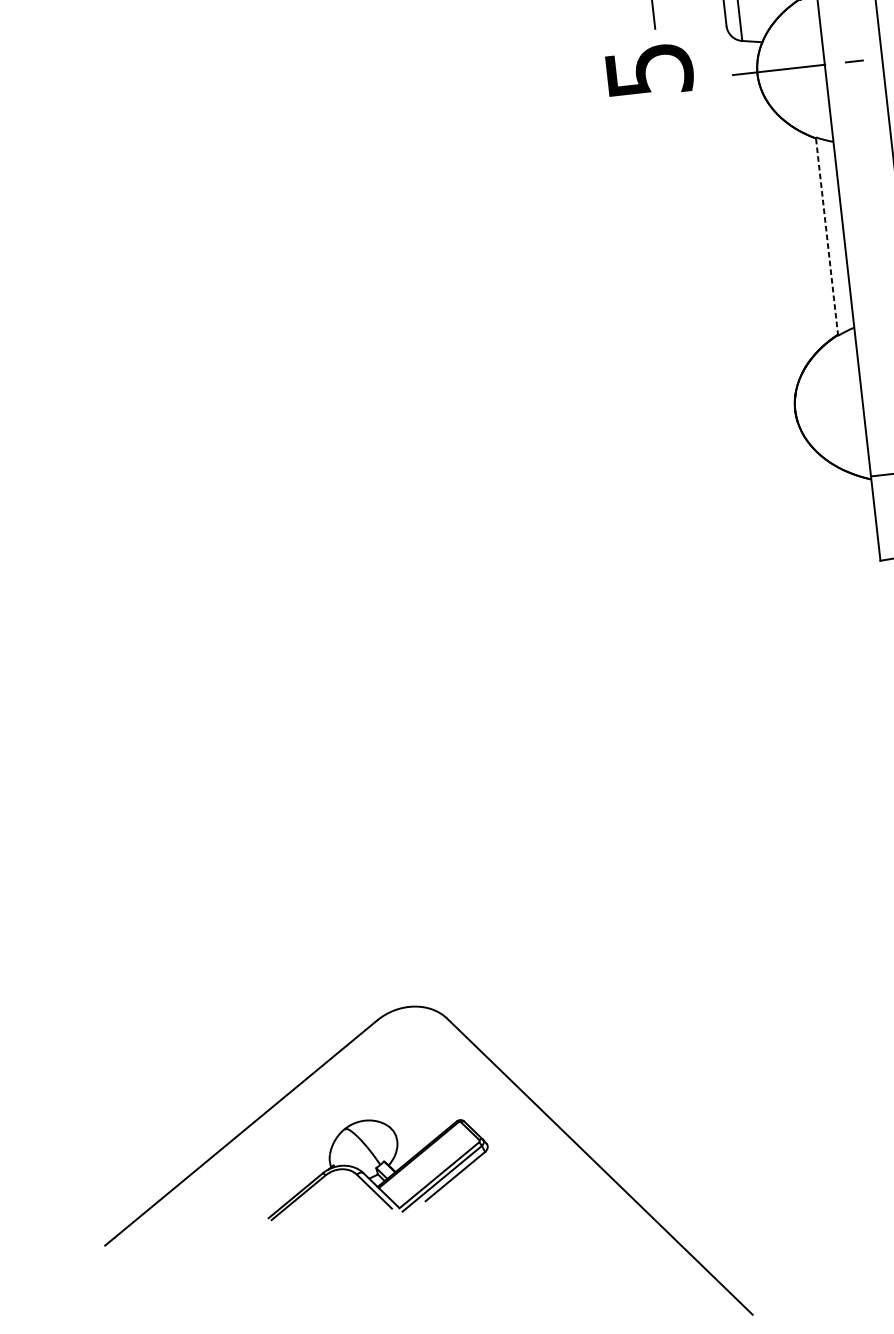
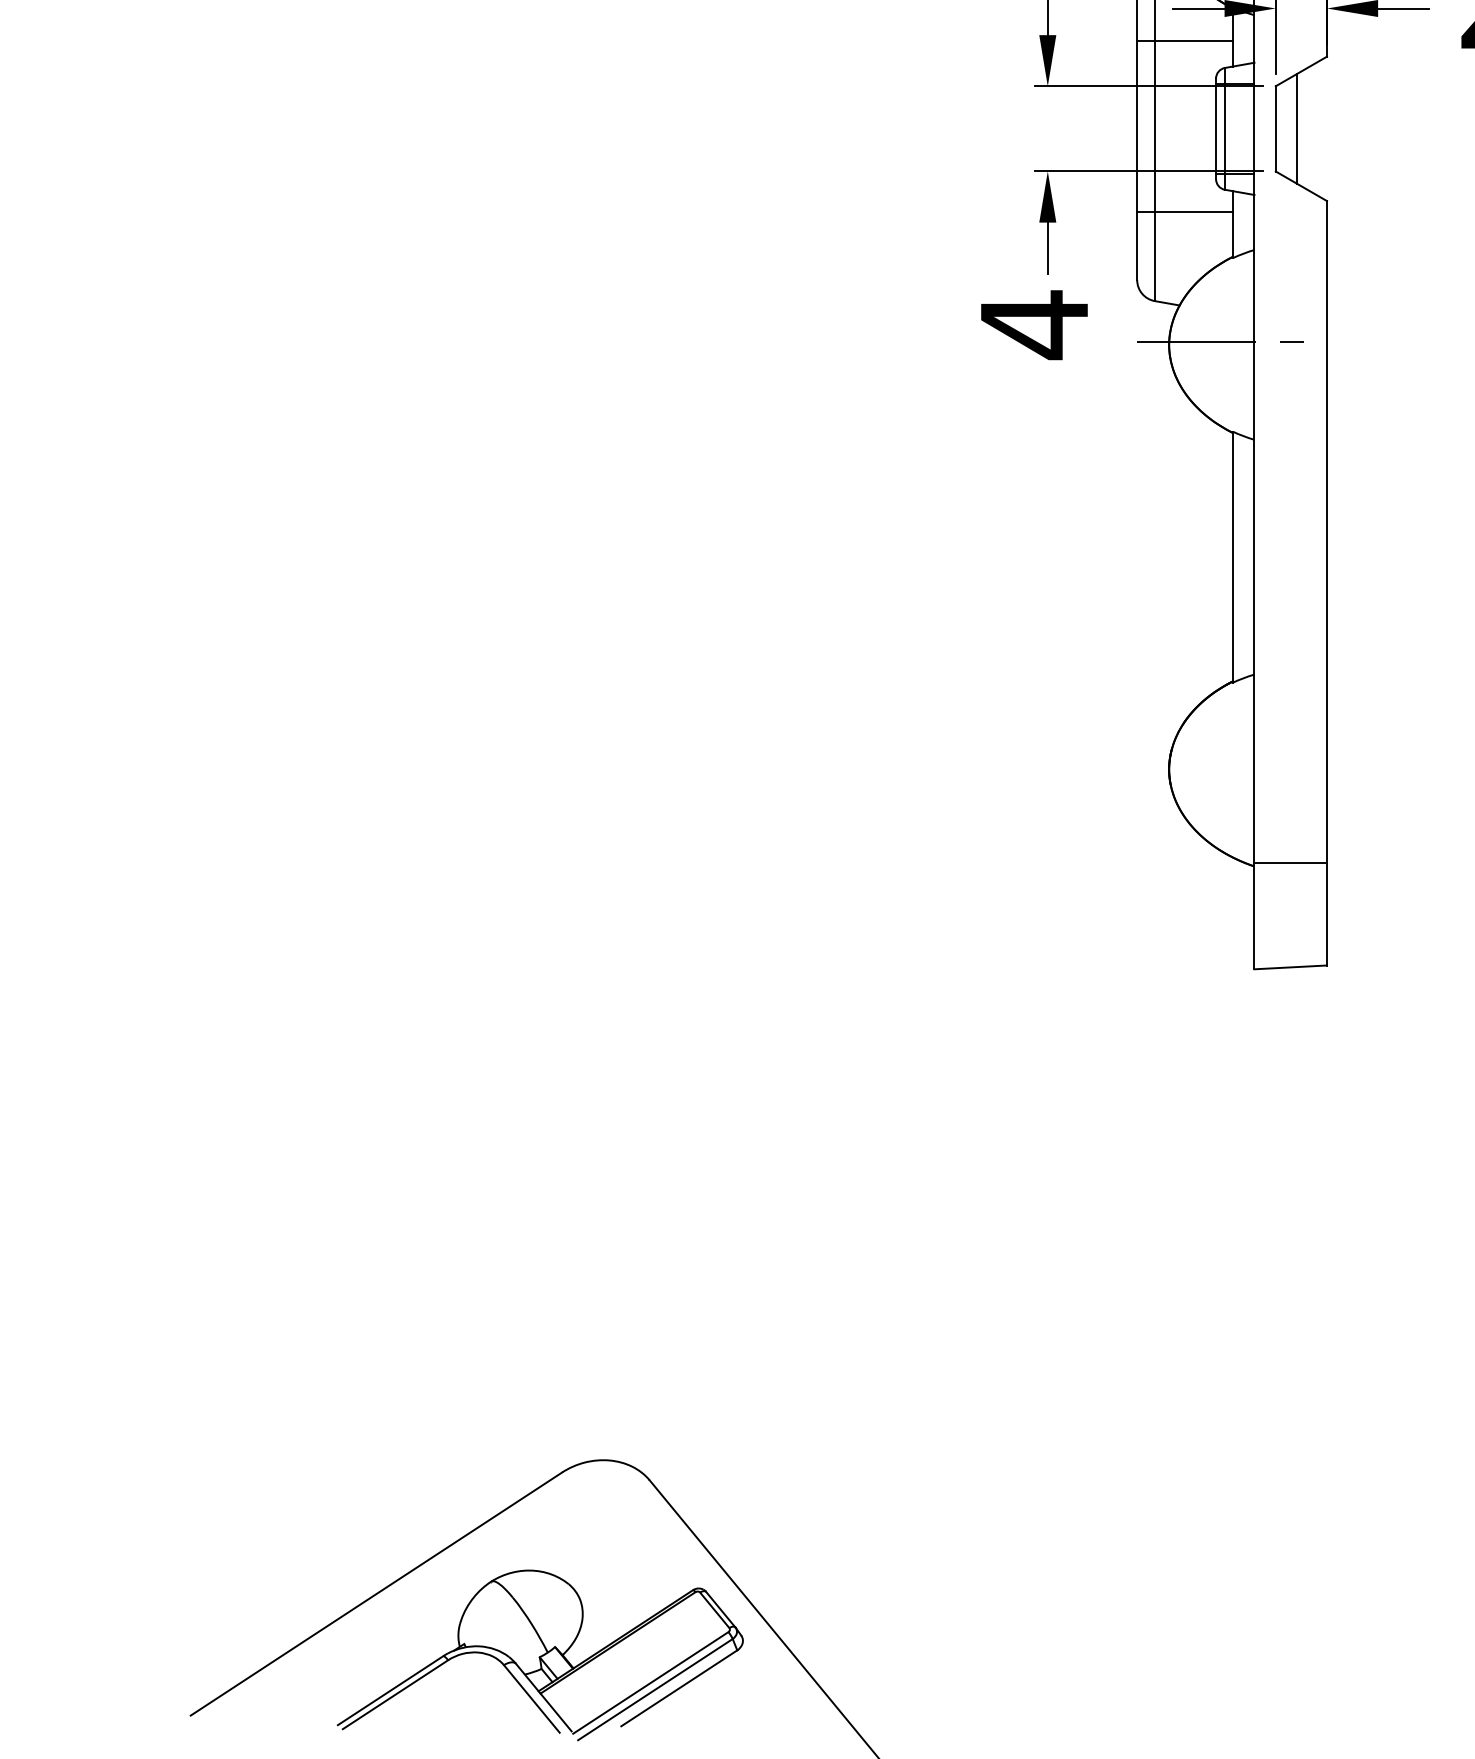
text: (650, 70) -> (1035, 325), 5 -> 4
line: (827, 236) -> (1233, 556), dashed -> solid
part: (376, 1167) -> (540, 1655), size x1.43

